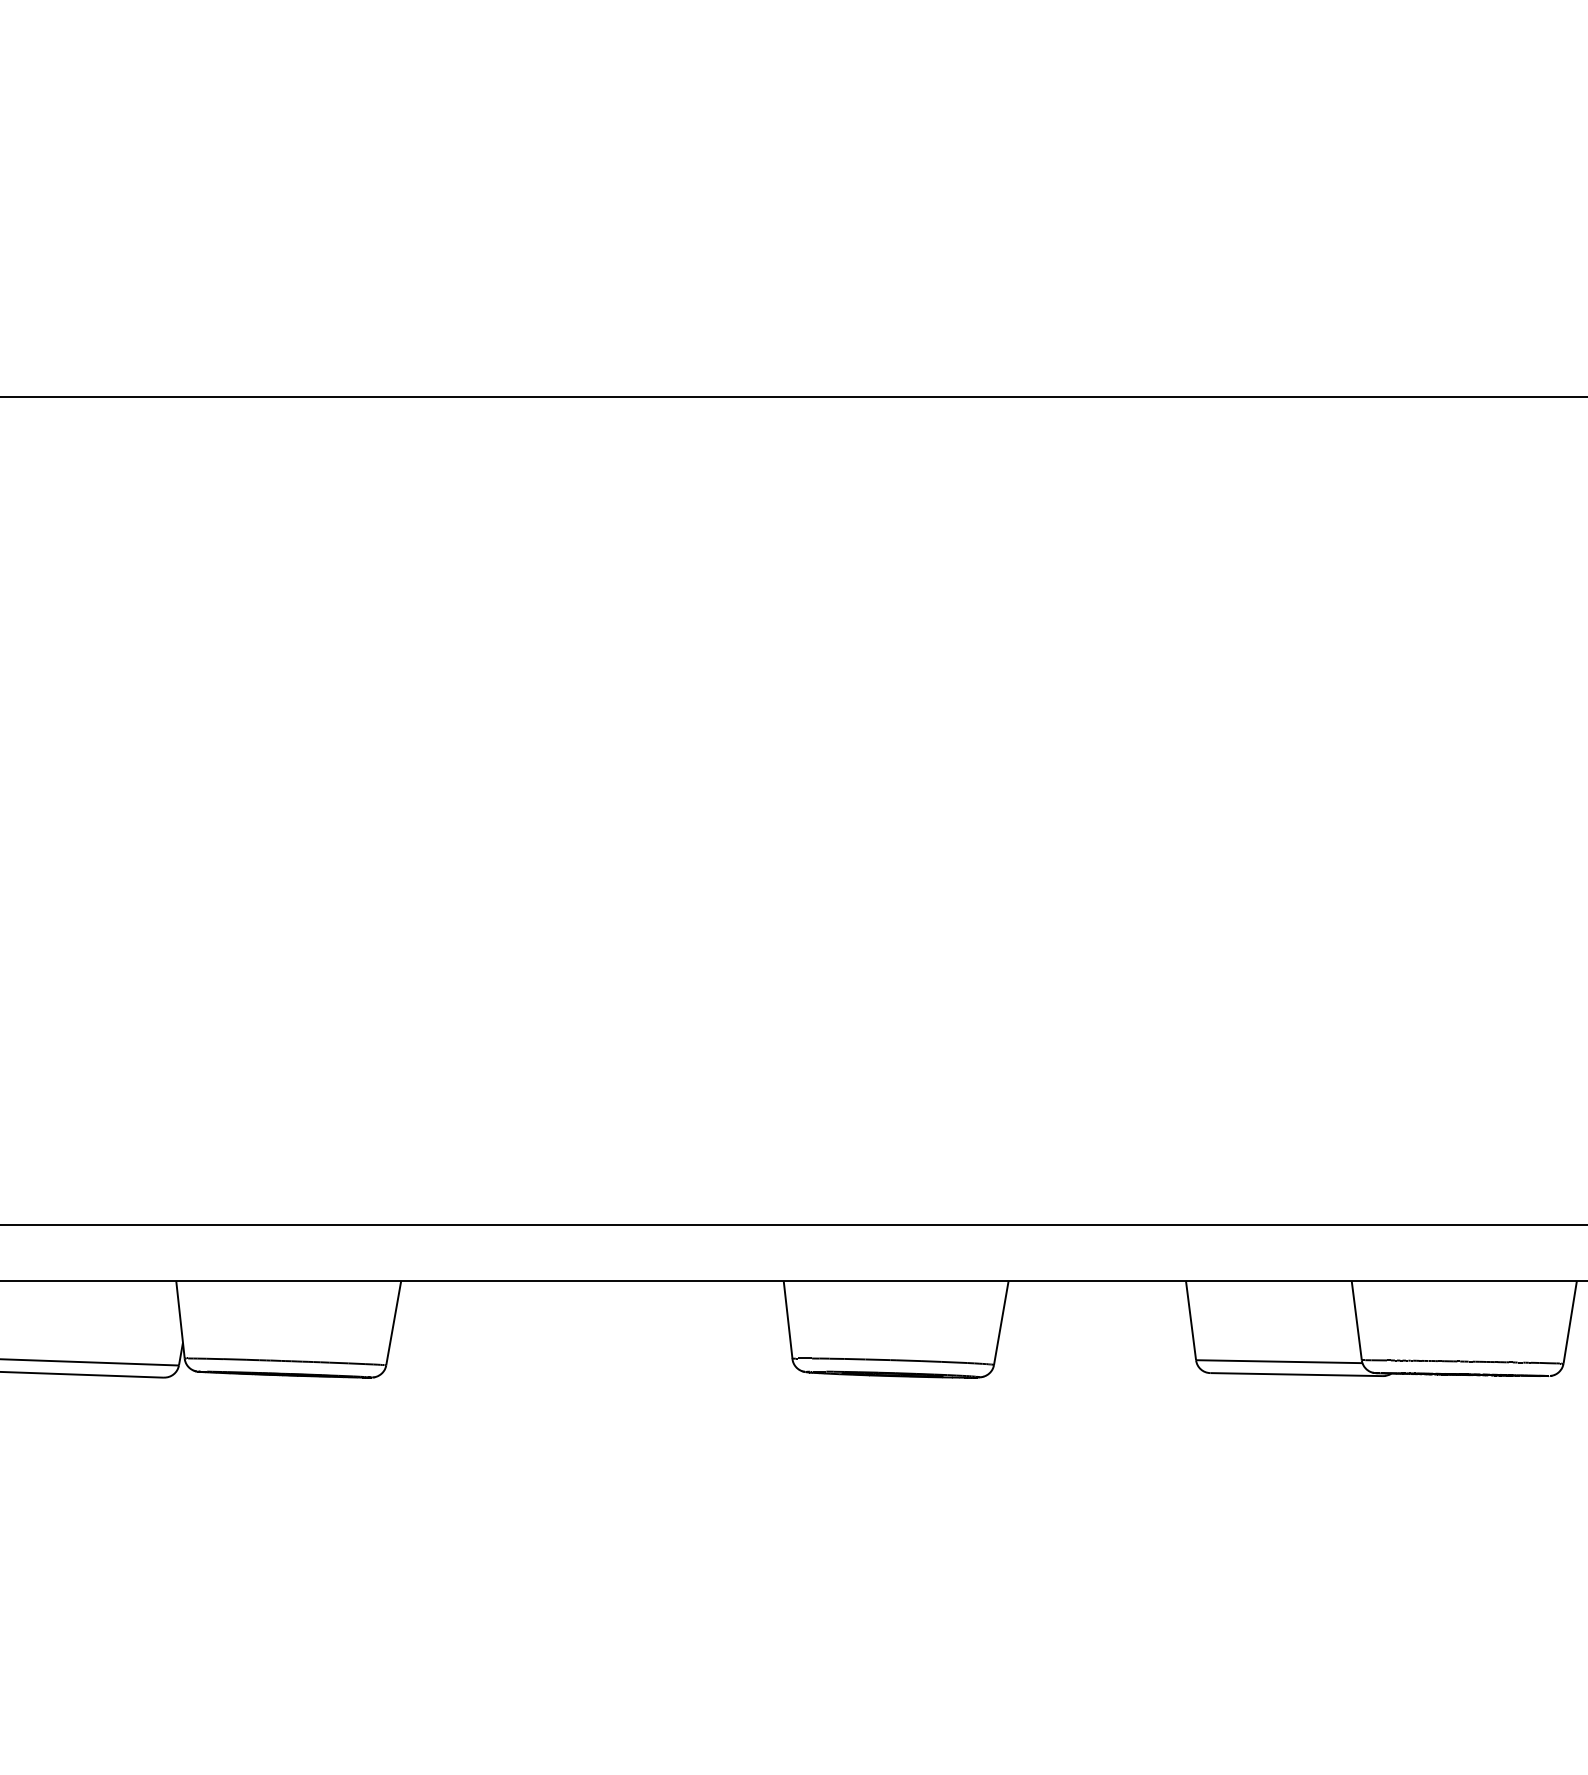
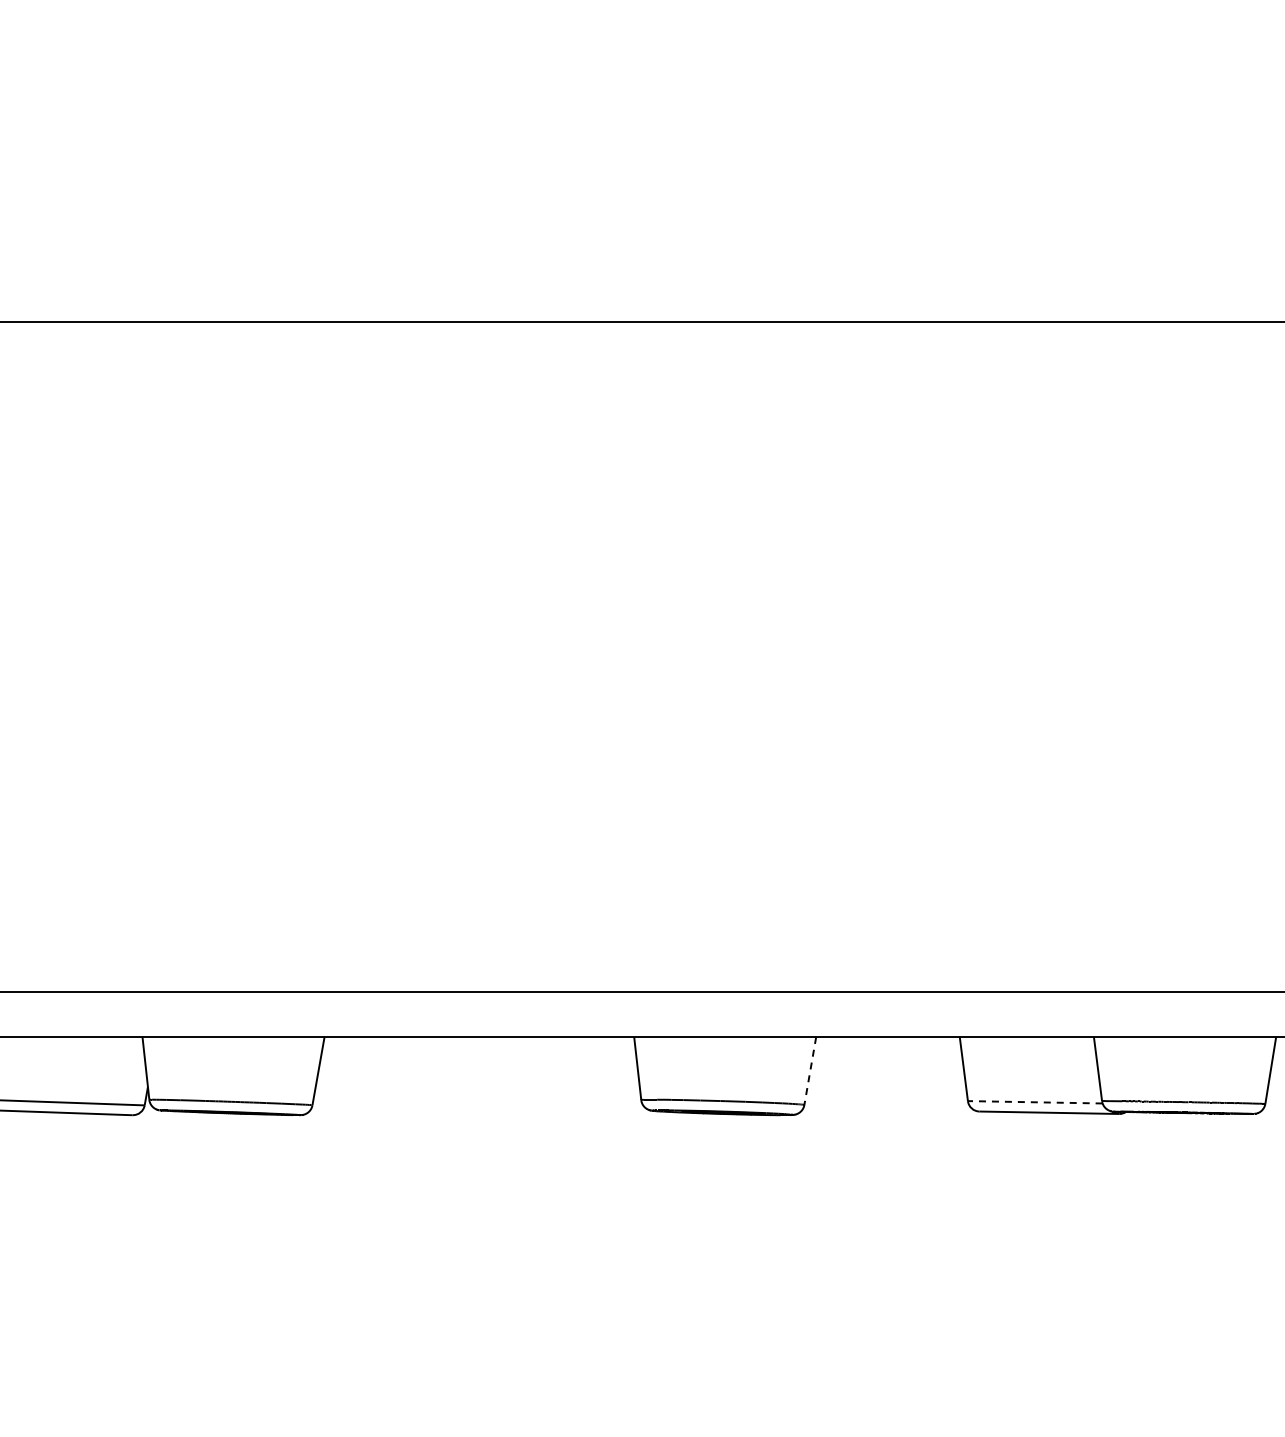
line: (1001, 1323) -> (810, 1071), solid -> dashed
line: (1278, 1361) -> (1034, 1102), solid -> dashed

